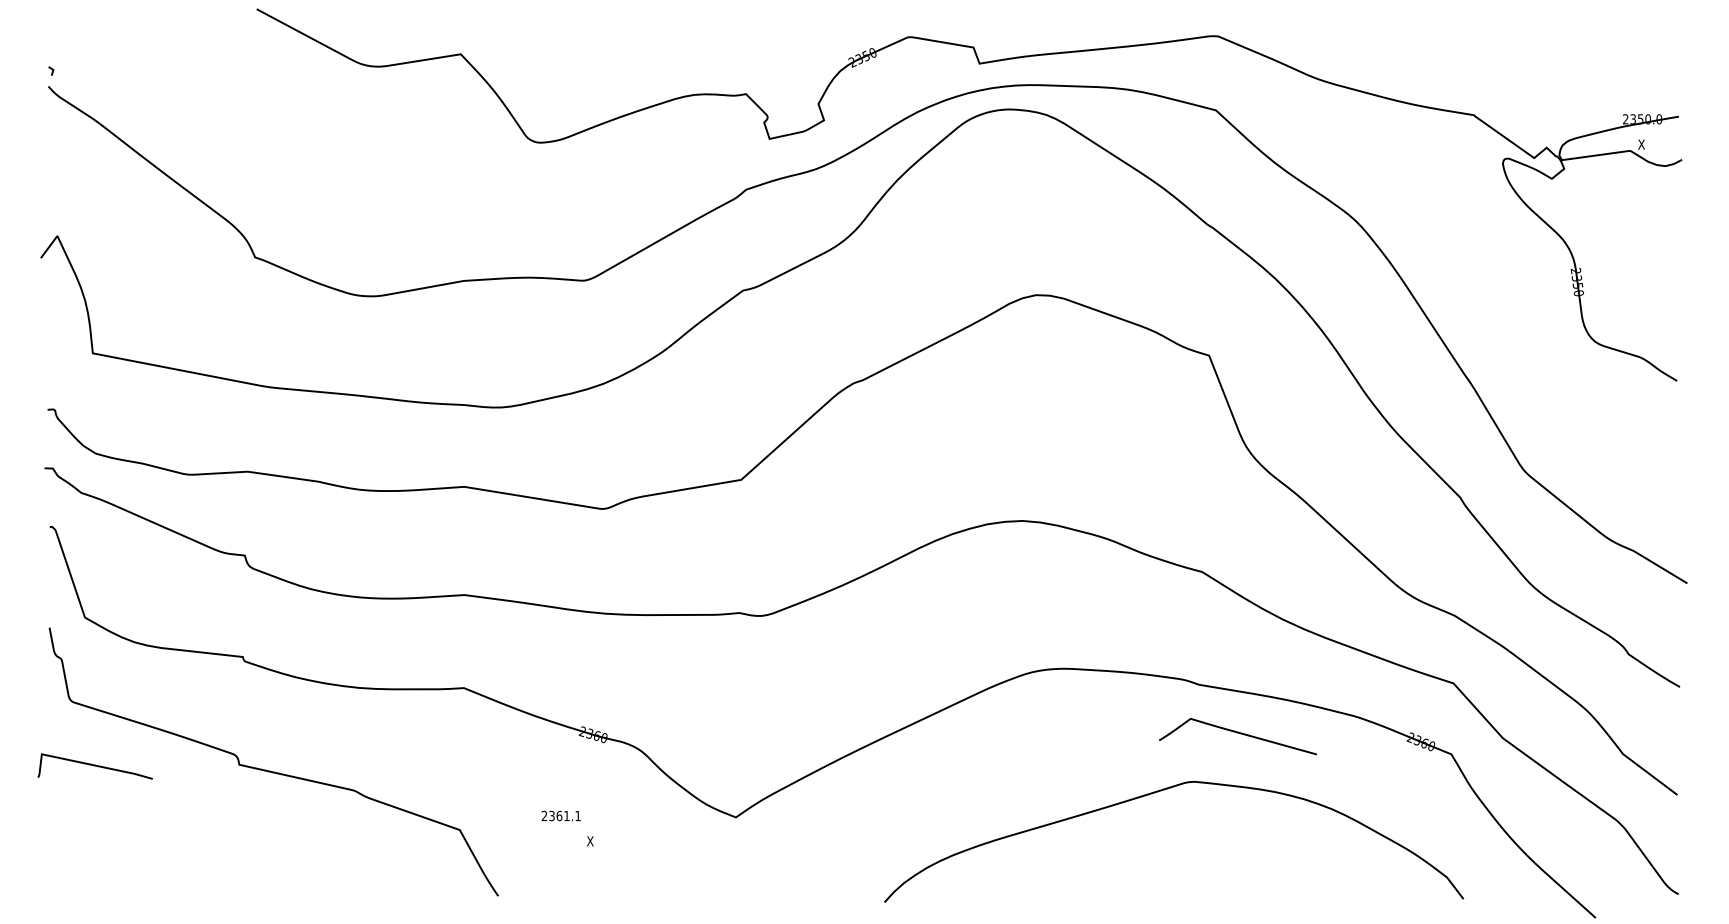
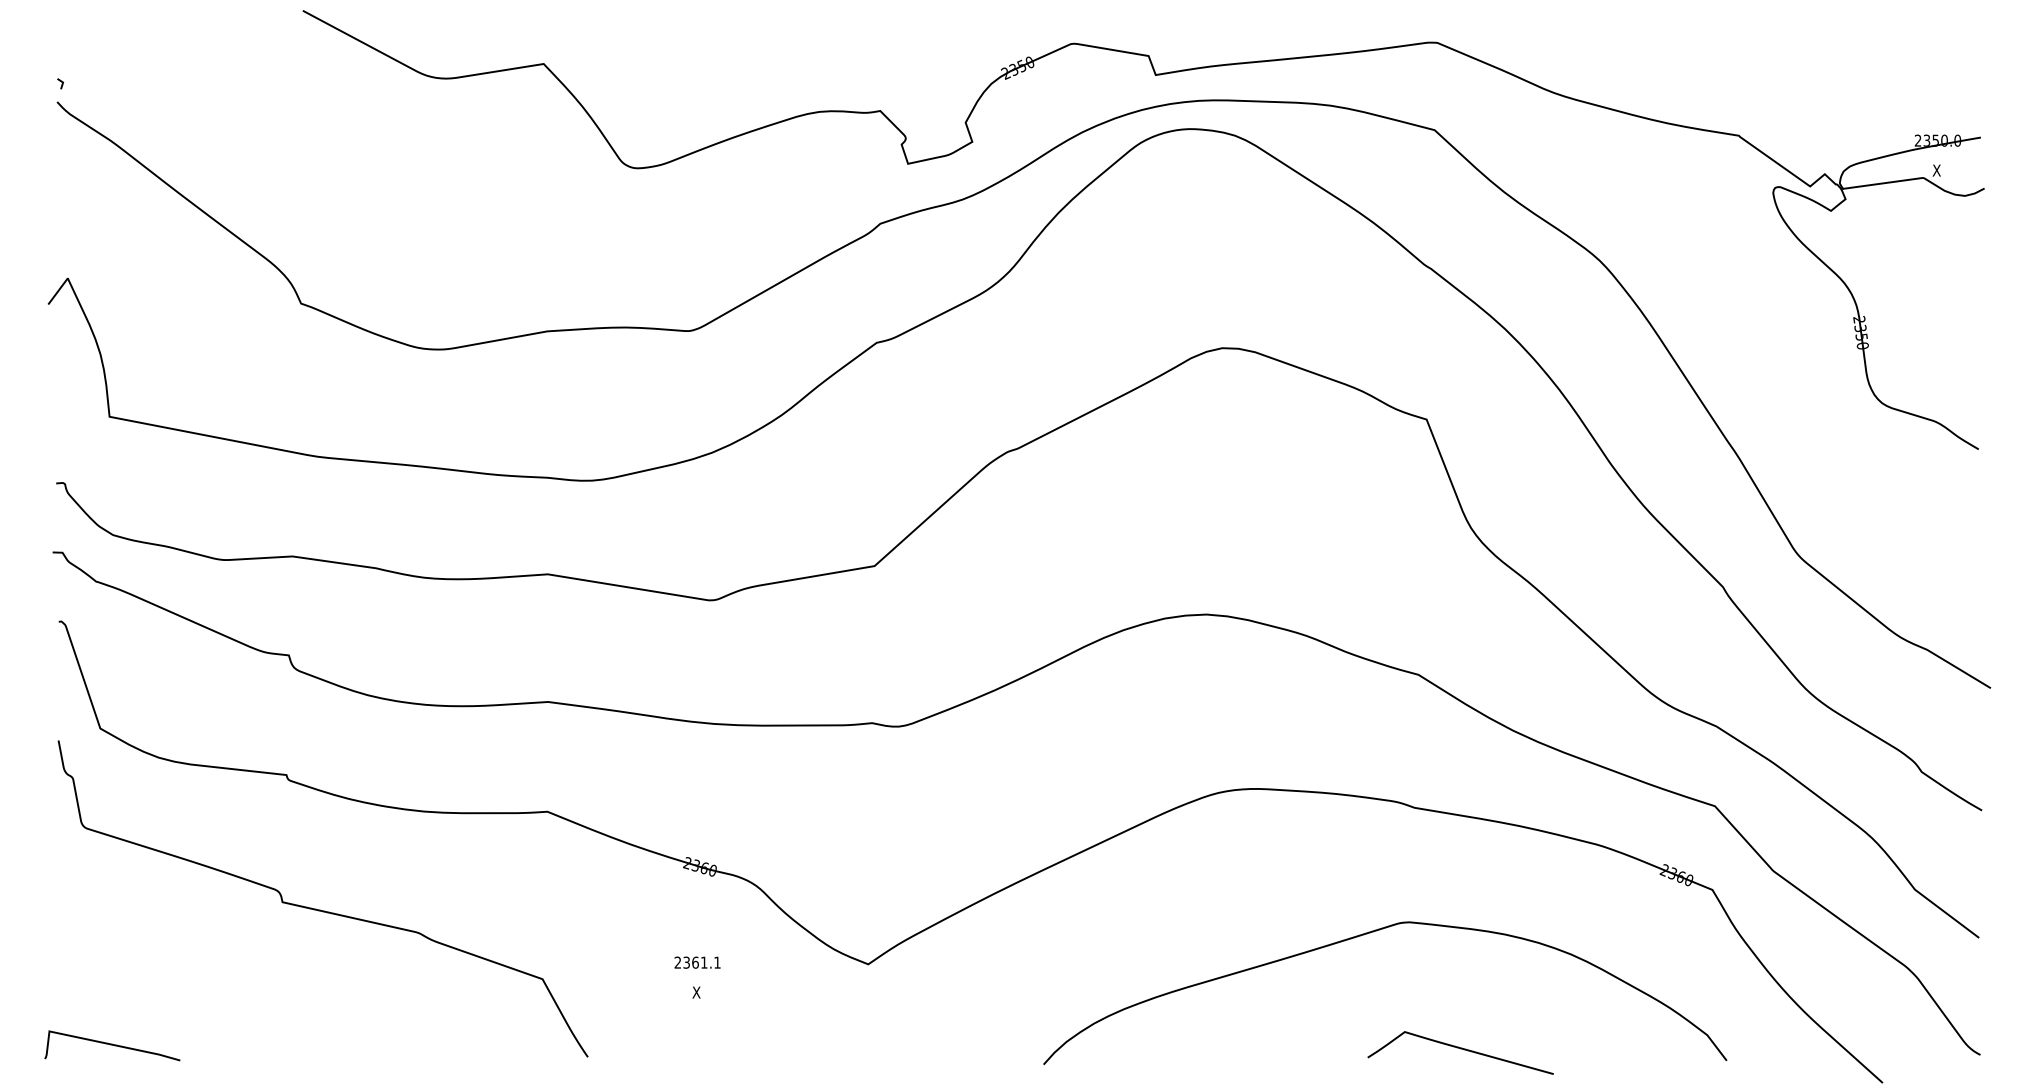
curve: (1237, 733) -> (1460, 1049), moved
curve: (94, 766) -> (111, 1045), moved
text: (560, 815) -> (696, 962), moved

